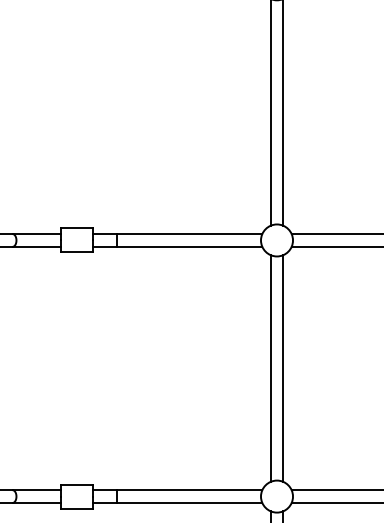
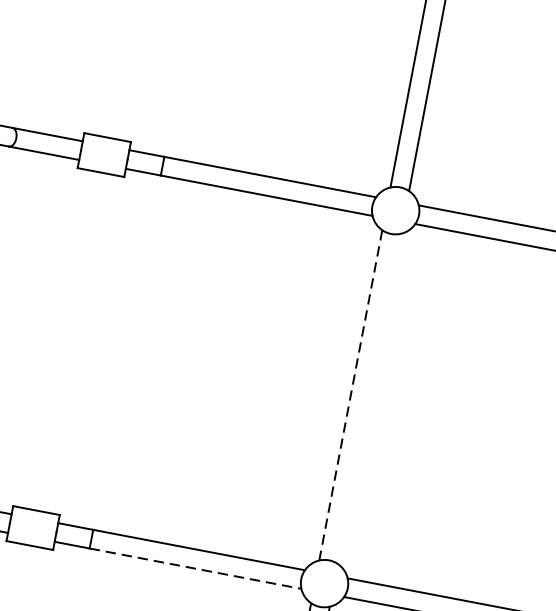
line: (283, 368) -> (369, 398), removed
line: (270, 369) -> (350, 396), solid -> dashed
line: (189, 503) -> (195, 569), solid -> dashed

